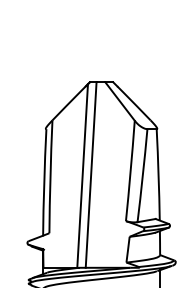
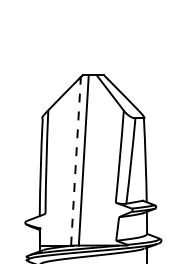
line: (82, 176) -> (75, 161), solid -> dashed

